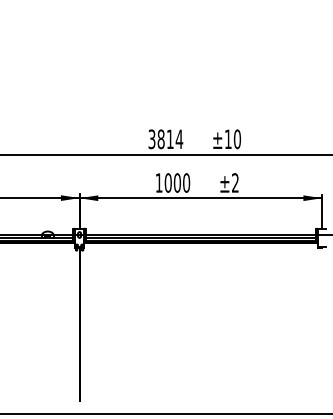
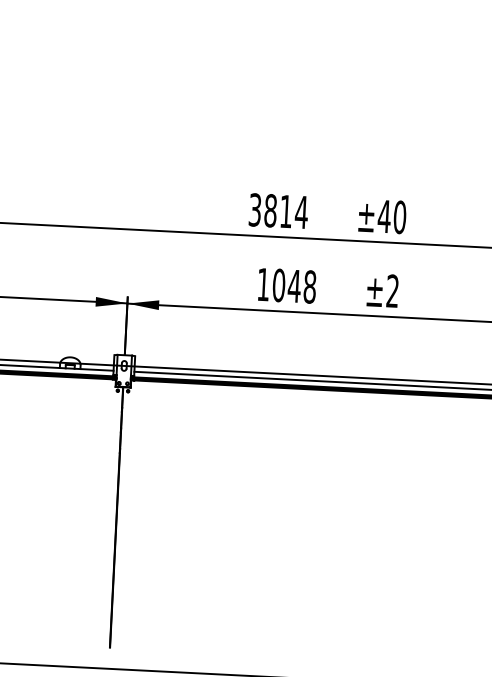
text: (228, 138) -> (384, 215), ±10 -> ±40
text: (181, 182) -> (301, 285), 1000 -> 1048

